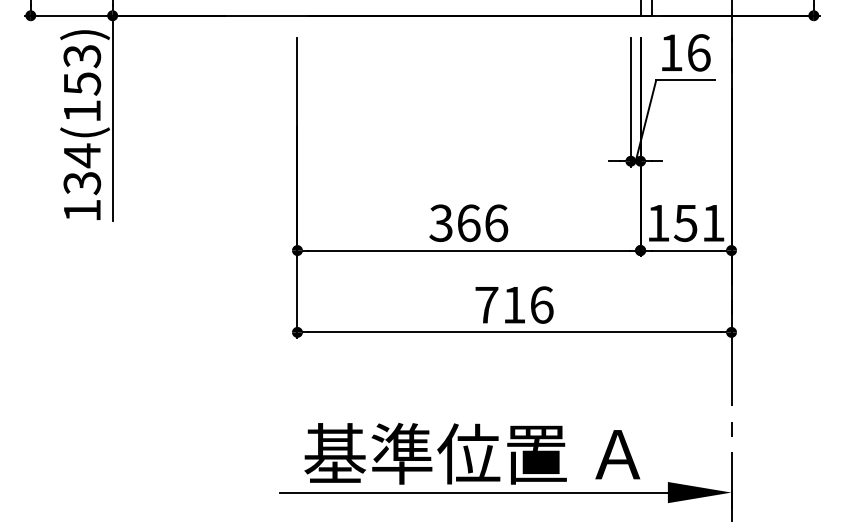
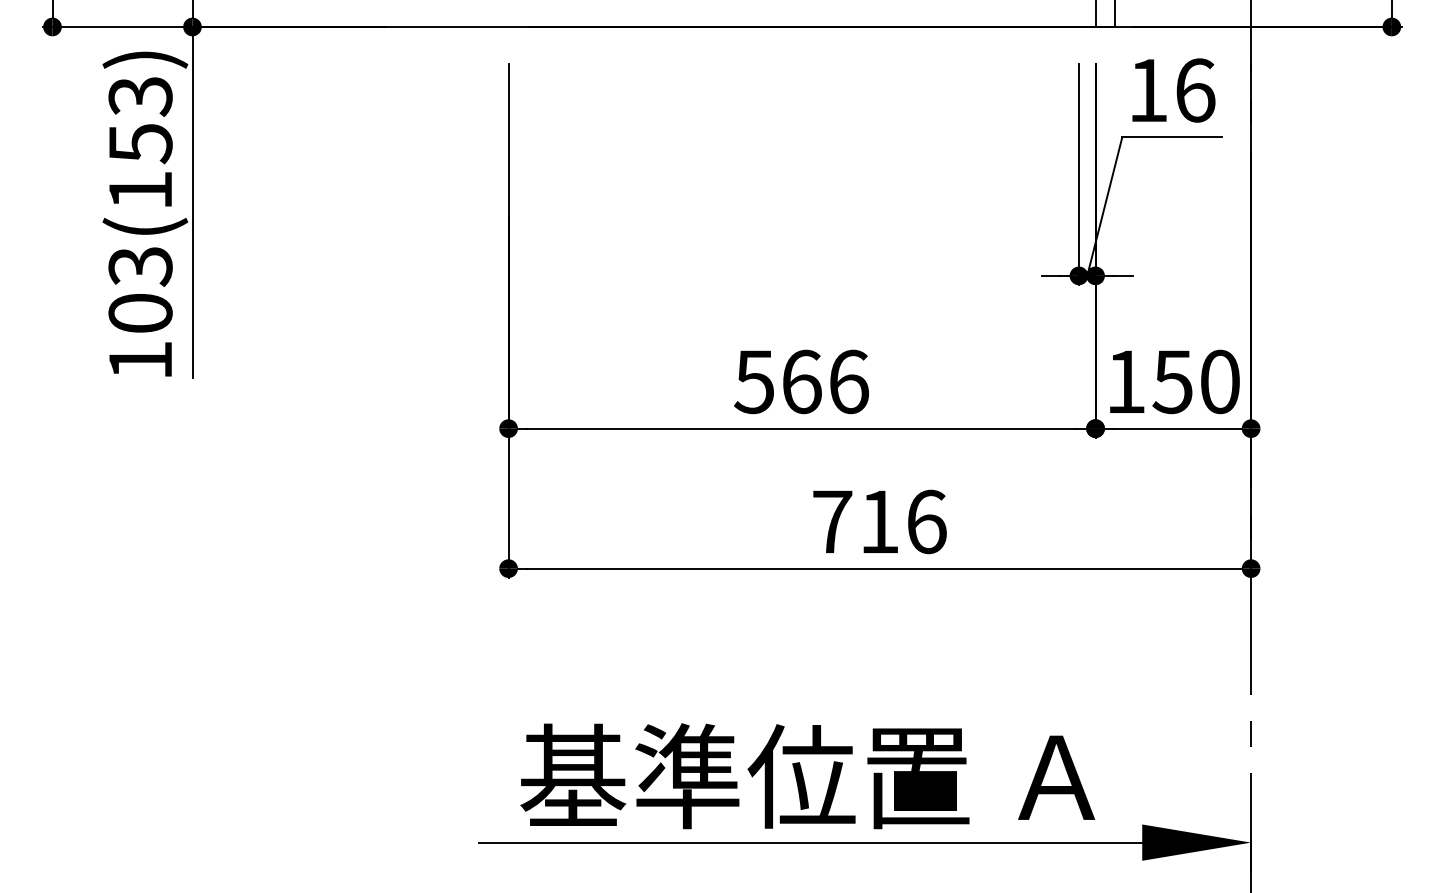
text: (82, 169) -> (140, 289), 134(153) -> 103(153)
text: (440, 222) -> (753, 380), 366 -> 566
text: (713, 223) -> (1220, 382), 151 -> 150

